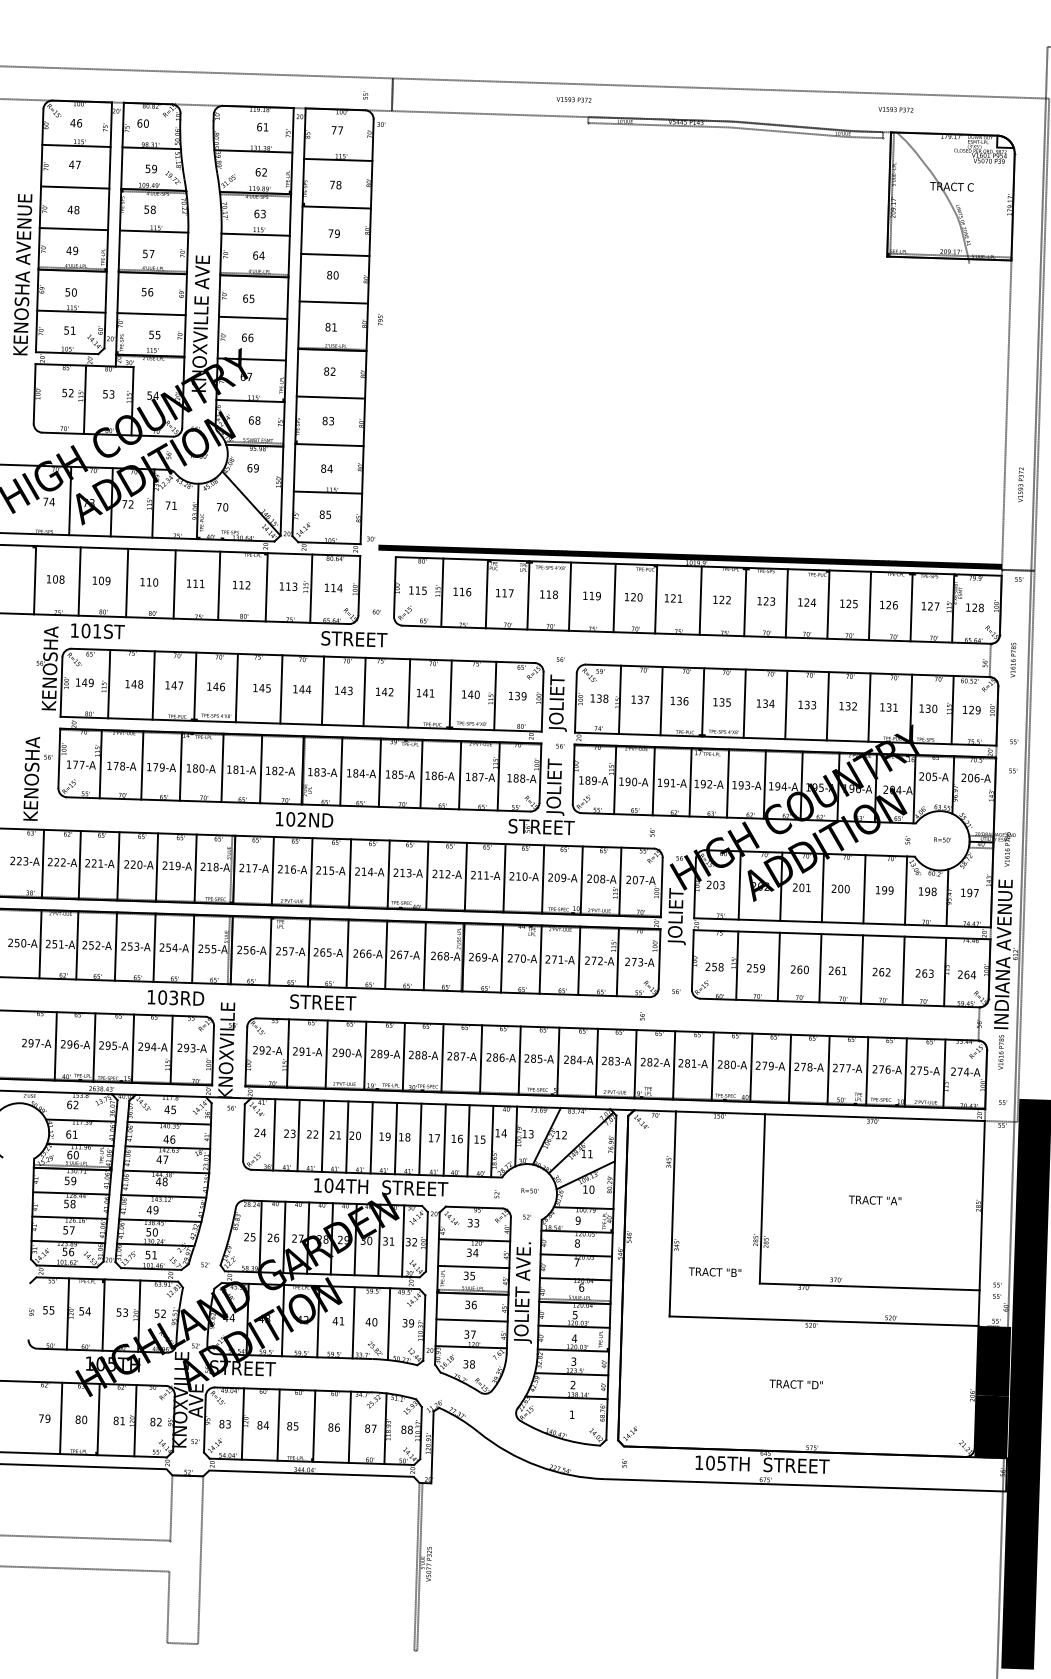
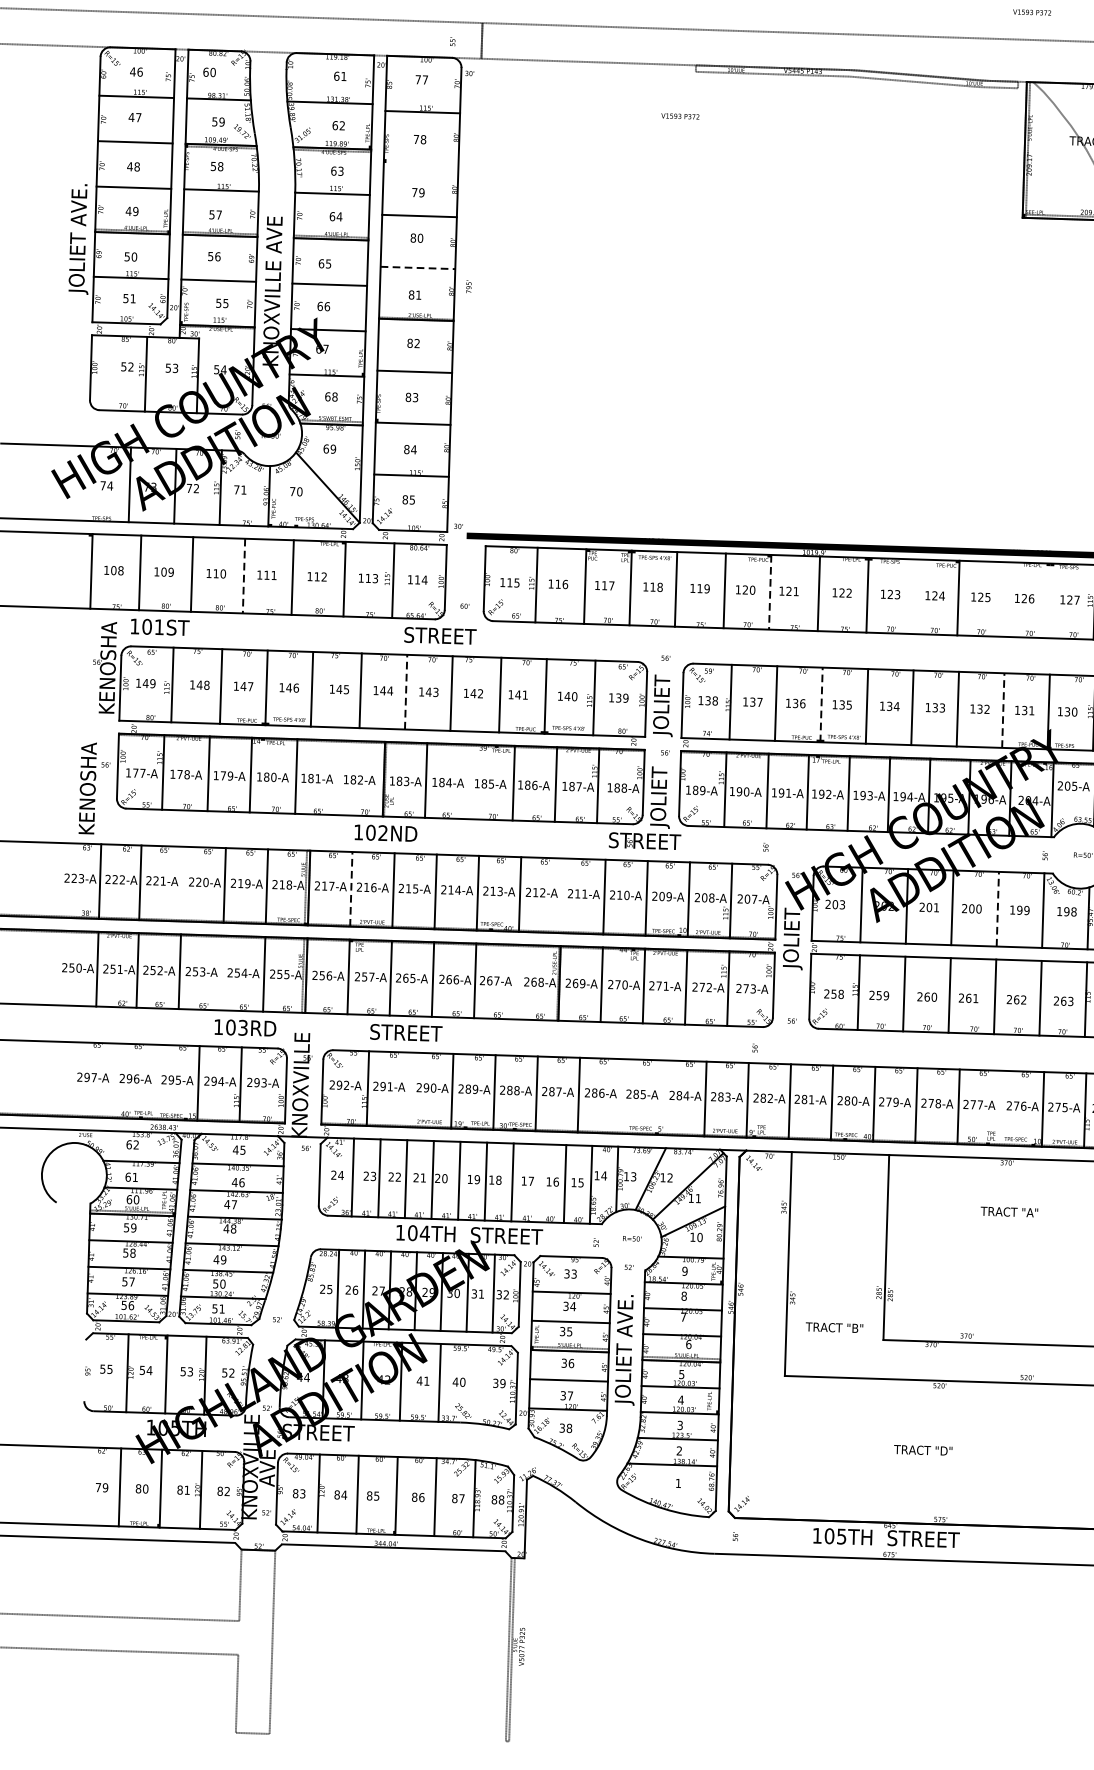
text: (573, 99) -> (679, 116), moved
text: (895, 109) -> (1031, 12), moved
line: (336, 207) -> (420, 164), removed
text: (22, 274) -> (77, 237), KENOSHA AVENUE -> JOLIET AVE.
line: (334, 302) -> (418, 267), solid -> dashed
line: (174, 584) -> (243, 576), solid -> dashed
line: (656, 599) -> (770, 592), solid -> dashed
line: (786, 603) -> (912, 596), removed
line: (869, 605) -> (1003, 599), removed
line: (911, 607) -> (1049, 601), removed
line: (323, 690) -> (406, 691), solid -> dashed
line: (703, 701) -> (821, 703), solid -> dashed
line: (869, 707) -> (1003, 710), solid -> dashed
line: (261, 768) -> (338, 777), removed
line: (379, 772) -> (467, 781), removed
line: (118, 866) -> (182, 884), removed
line: (272, 870) -> (350, 888), solid -> dashed
line: (465, 876) -> (561, 895), removed
line: (864, 888) -> (997, 908), solid -> dashed
line: (154, 947) -> (221, 972), removed
line: (424, 955) -> (517, 981), removed
line: (55, 1046) -> (113, 1080), removed
line: (94, 1047) -> (156, 1082), removed
line: (326, 1054) -> (409, 1089), removed
line: (519, 1060) -> (620, 1096), removed
line: (558, 1061) -> (663, 1097), removed
line: (867, 1071) -> (1001, 1108), removed
line: (444, 1139) -> (538, 1182), removed
text: (875, 1200) -> (1009, 1212), moved
line: (388, 1324) -> (477, 1384), removed

